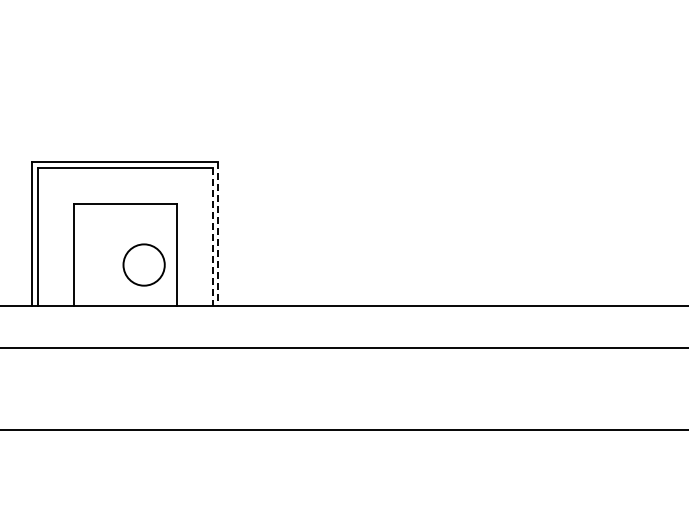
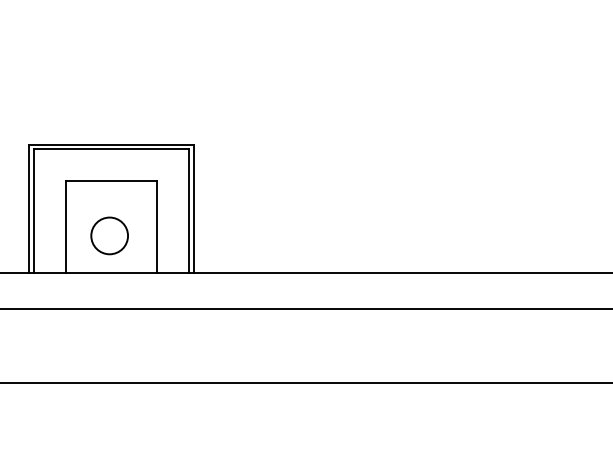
line: (218, 234) -> (194, 208), dashed -> solid
line: (212, 237) -> (189, 211), dashed -> solid
circle: (143, 264) -> (109, 235), moved

